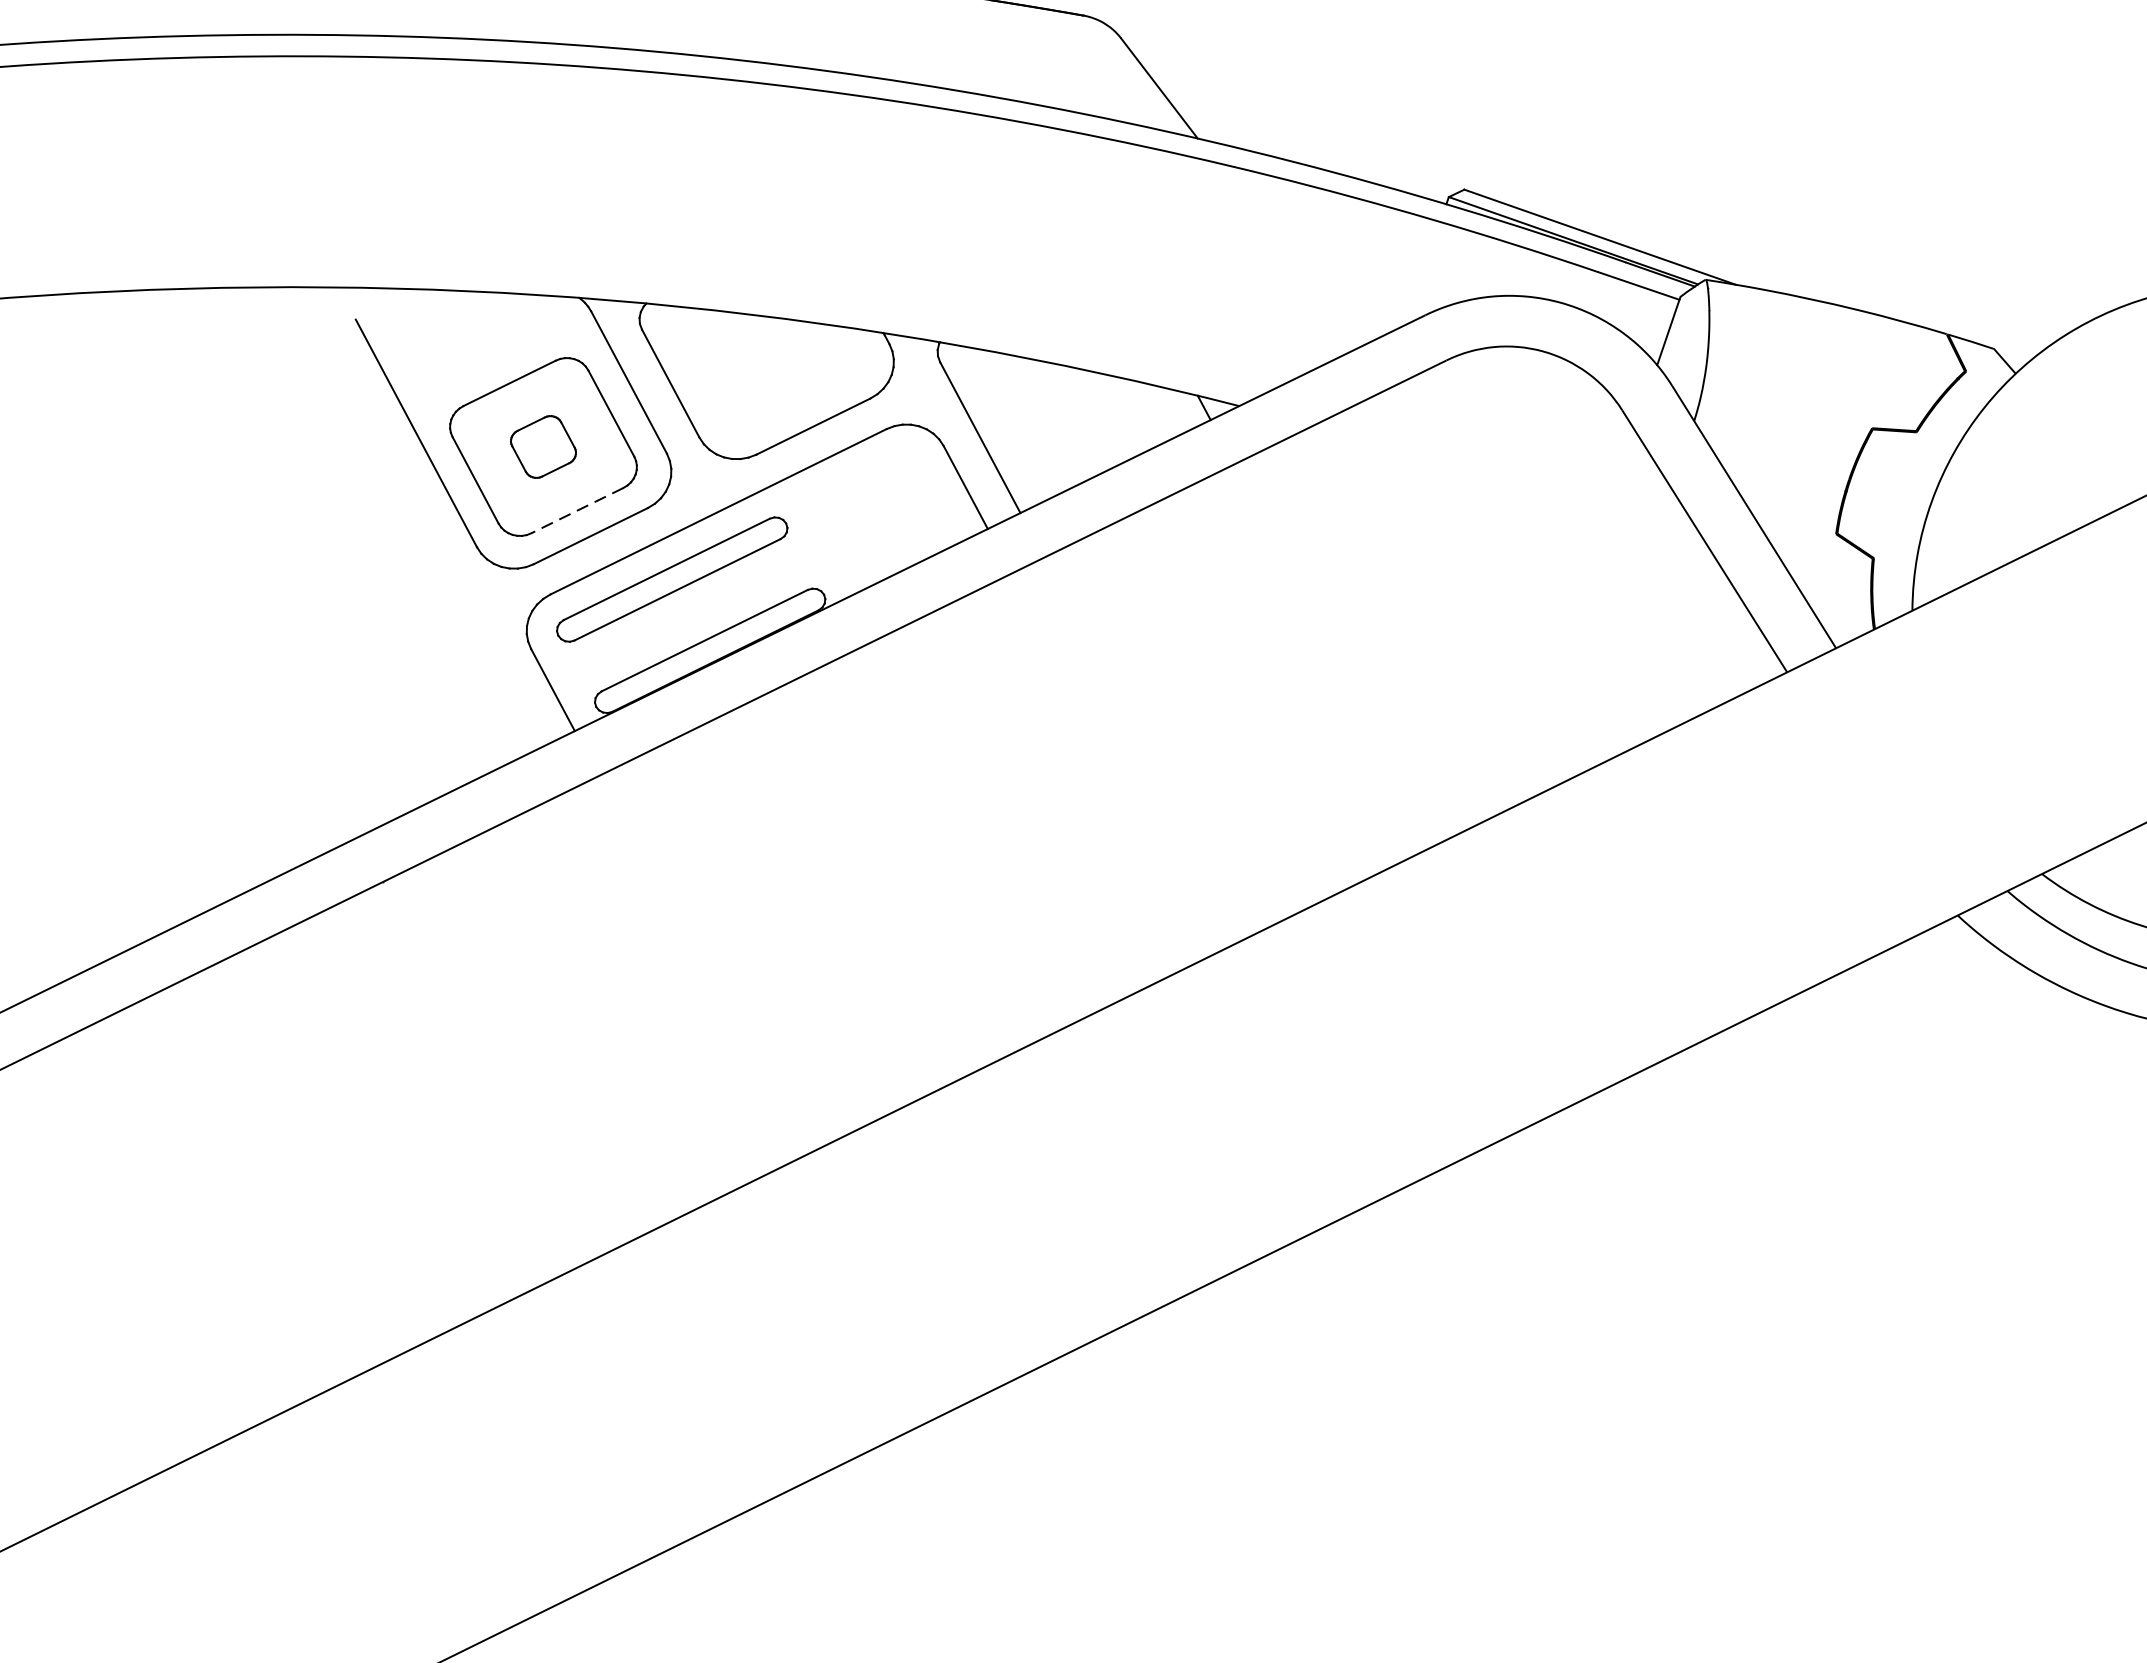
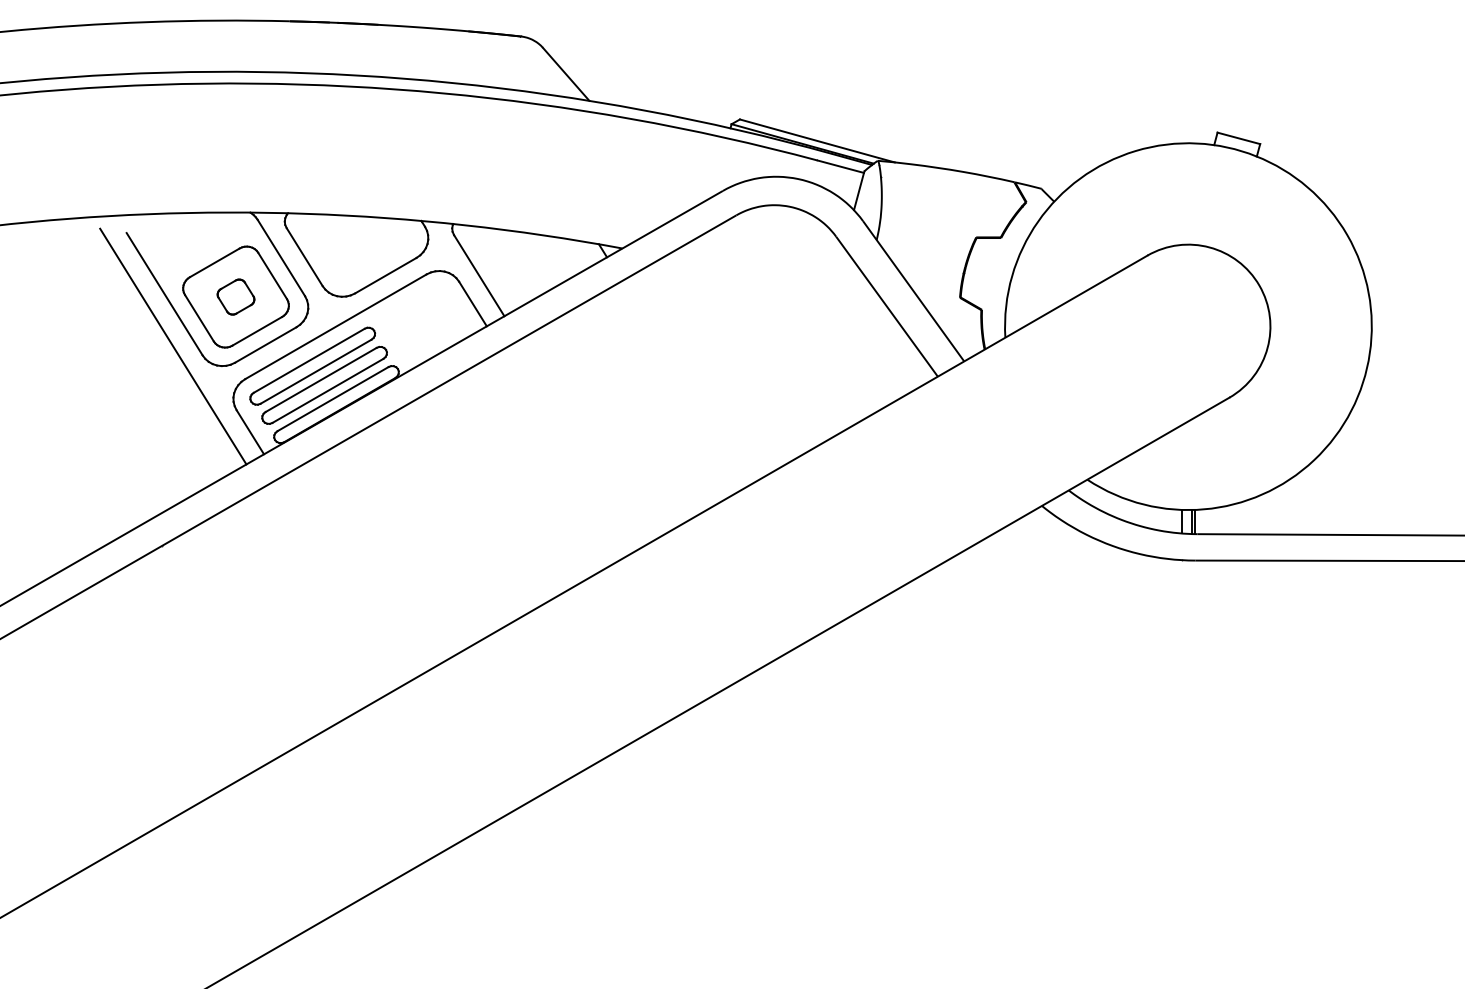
line: (577, 510) -> (257, 331), dashed -> solid
line: (425, 527) -> (173, 346), added
part: (691, 613) -> (324, 384), added

